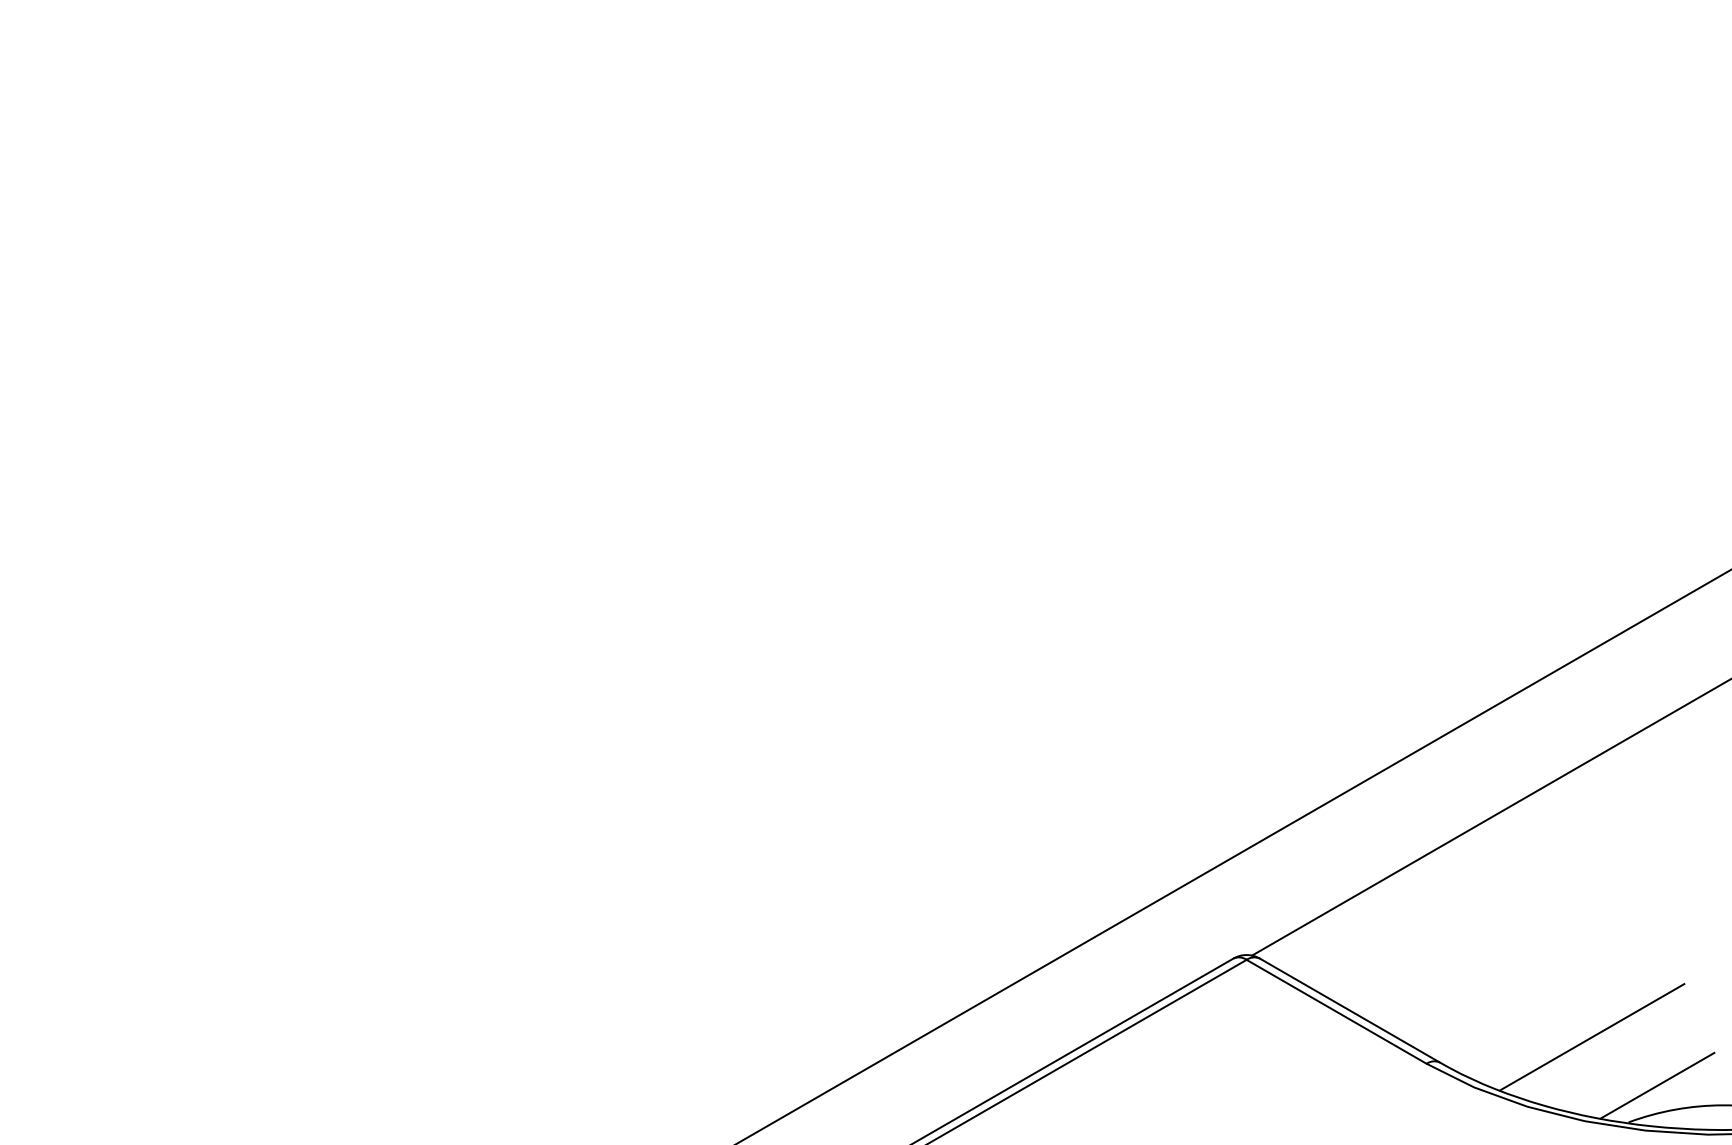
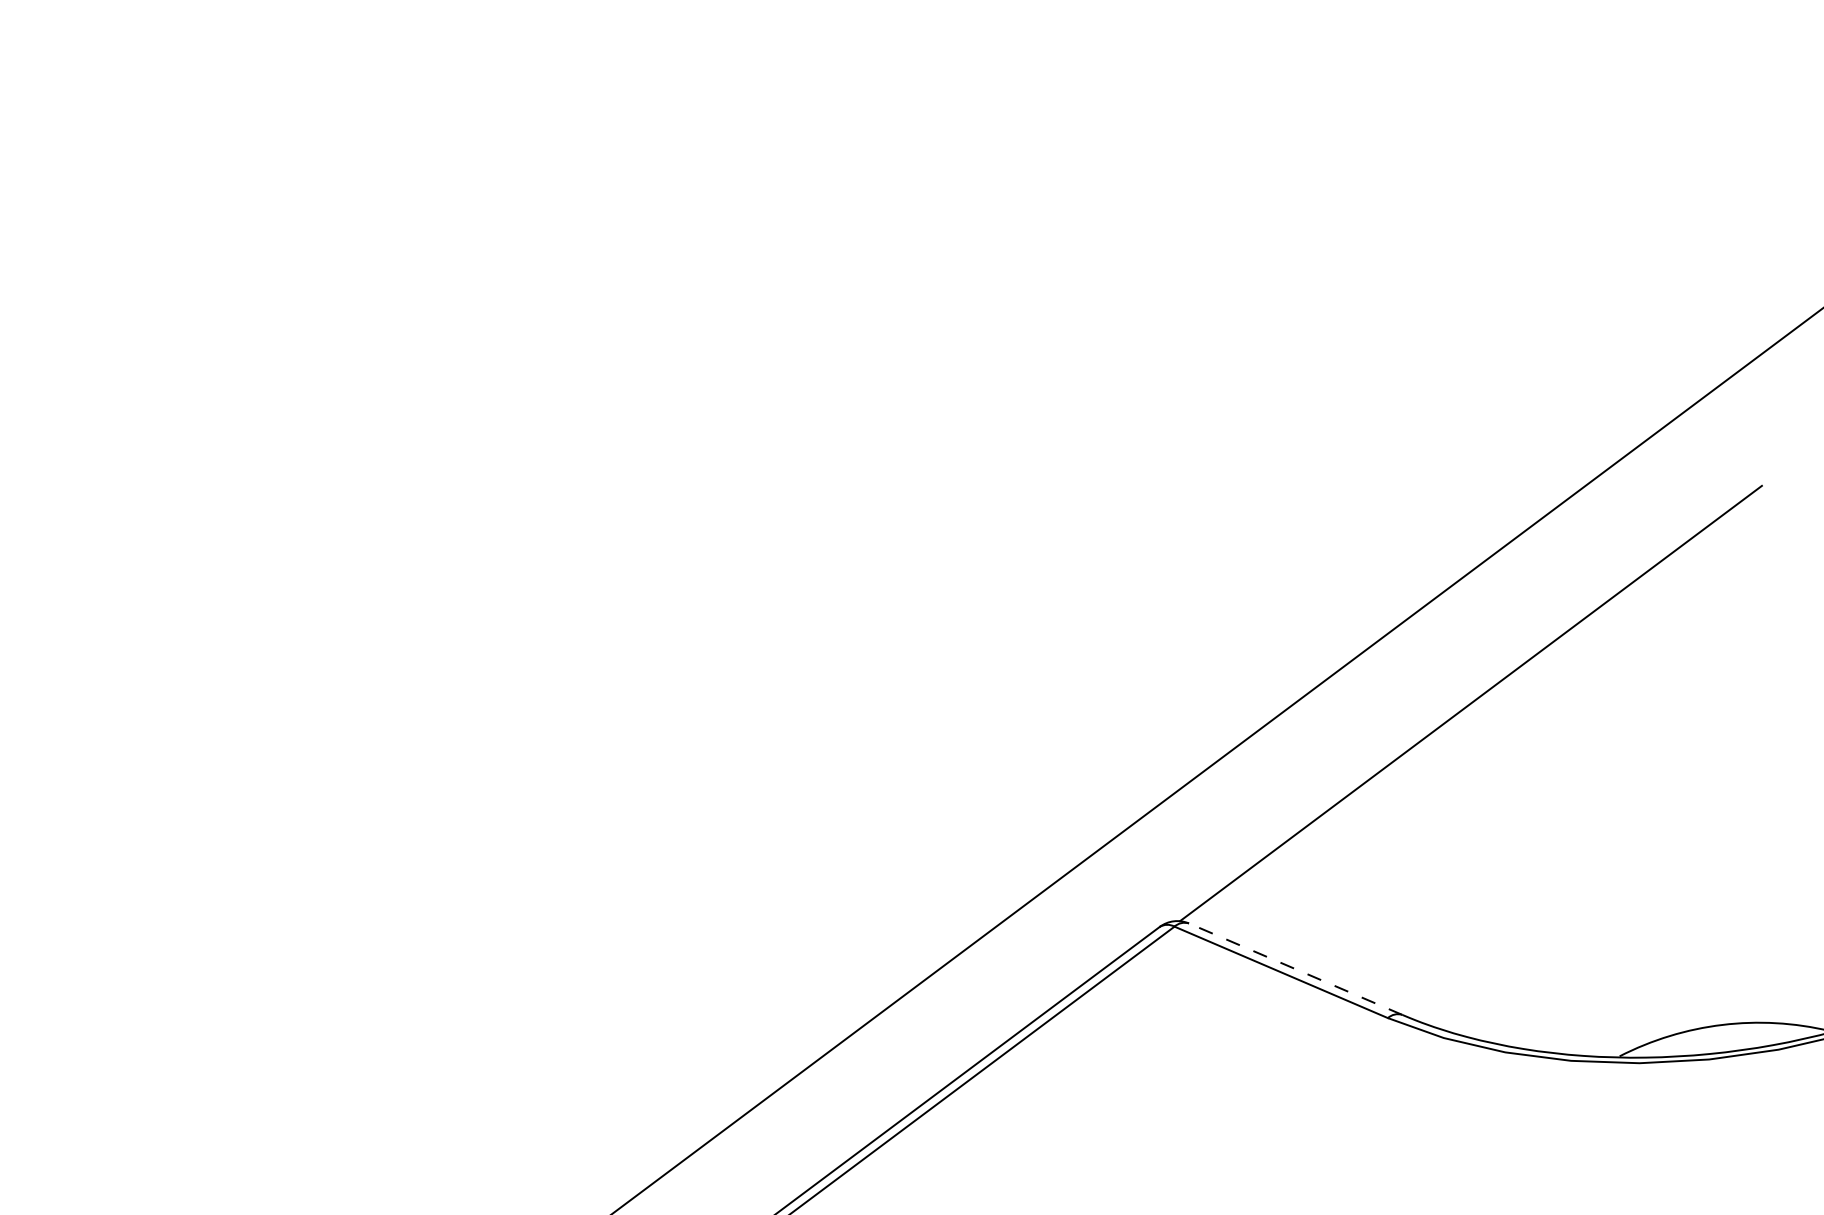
line: (1349, 1010) -> (1295, 969), solid -> dashed
line: (1591, 1037) -> (1567, 967), removed
line: (1657, 1085) -> (1646, 1011), removed

